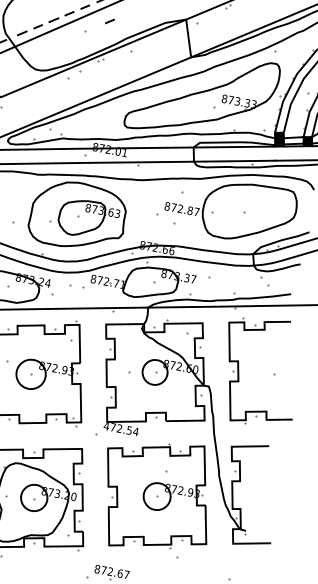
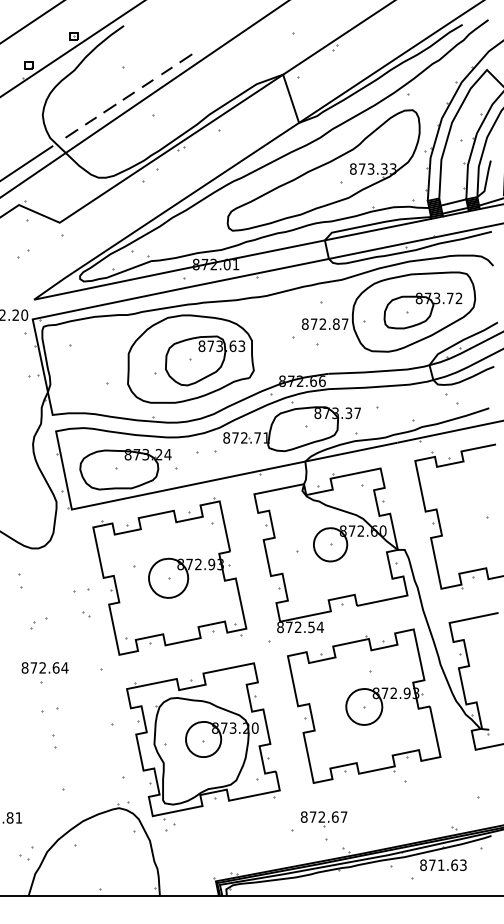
line: (109, 20) -> (183, 95), removed
part: (255, 212) -> (422, 310), added
text: (106, 426) -> (280, 627), 472.54 -> 872.54

